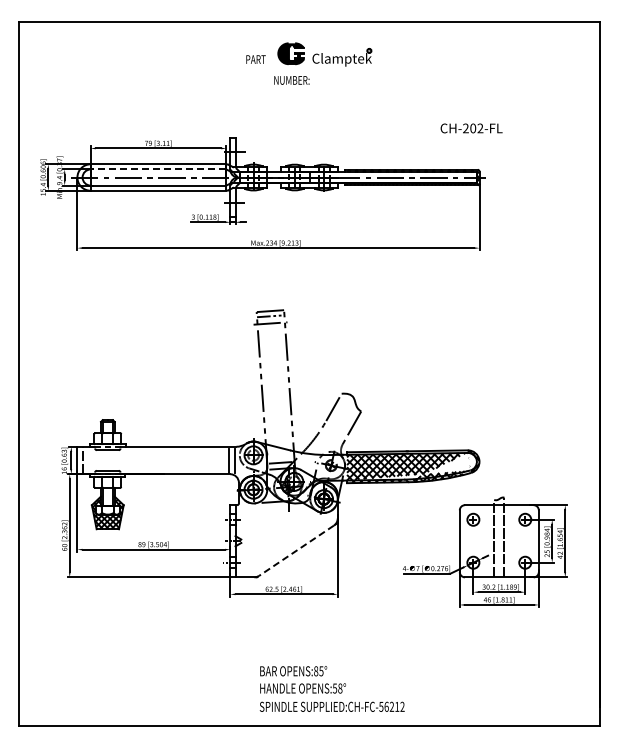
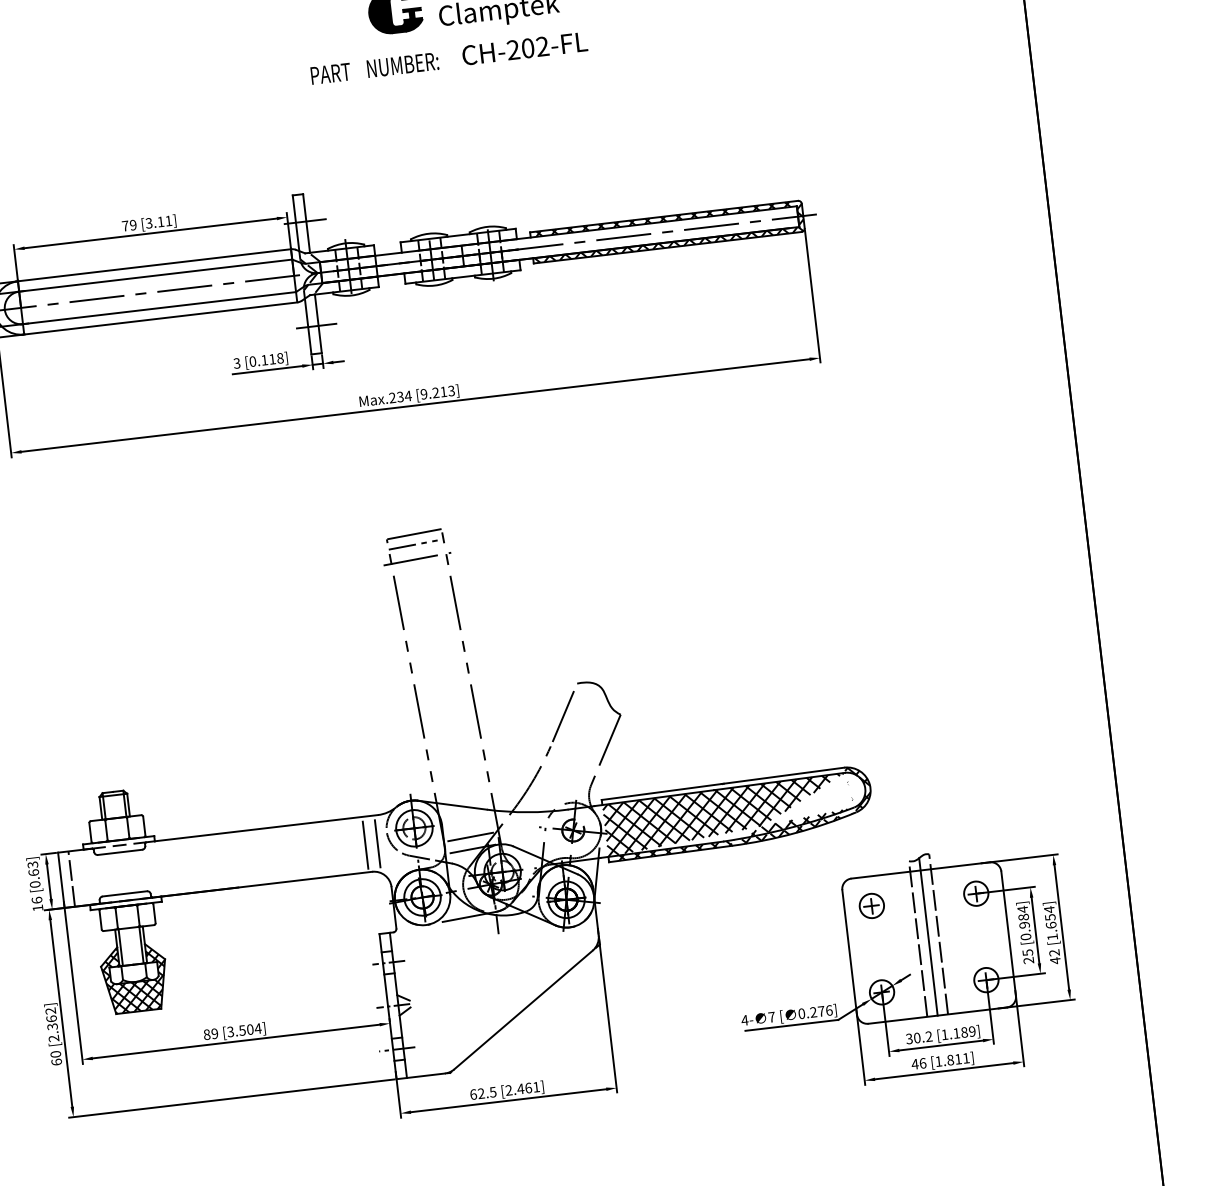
text: (255, 59) -> (329, 73), moved
text: (471, 128) -> (524, 48), moved
line: (157, 169) -> (153, 275), dashed -> solid
line: (499, 538) -> (928, 937), added
line: (296, 551) -> (523, 1011), dashed -> solid

